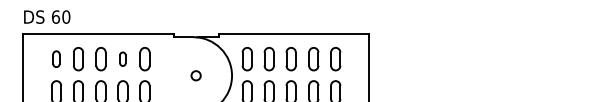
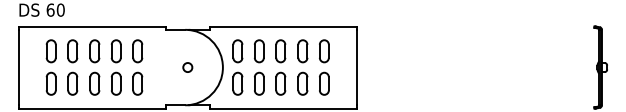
part: (55, 59) -> (50, 51), size x1.43
part: (122, 59) -> (115, 51), size x1.67

